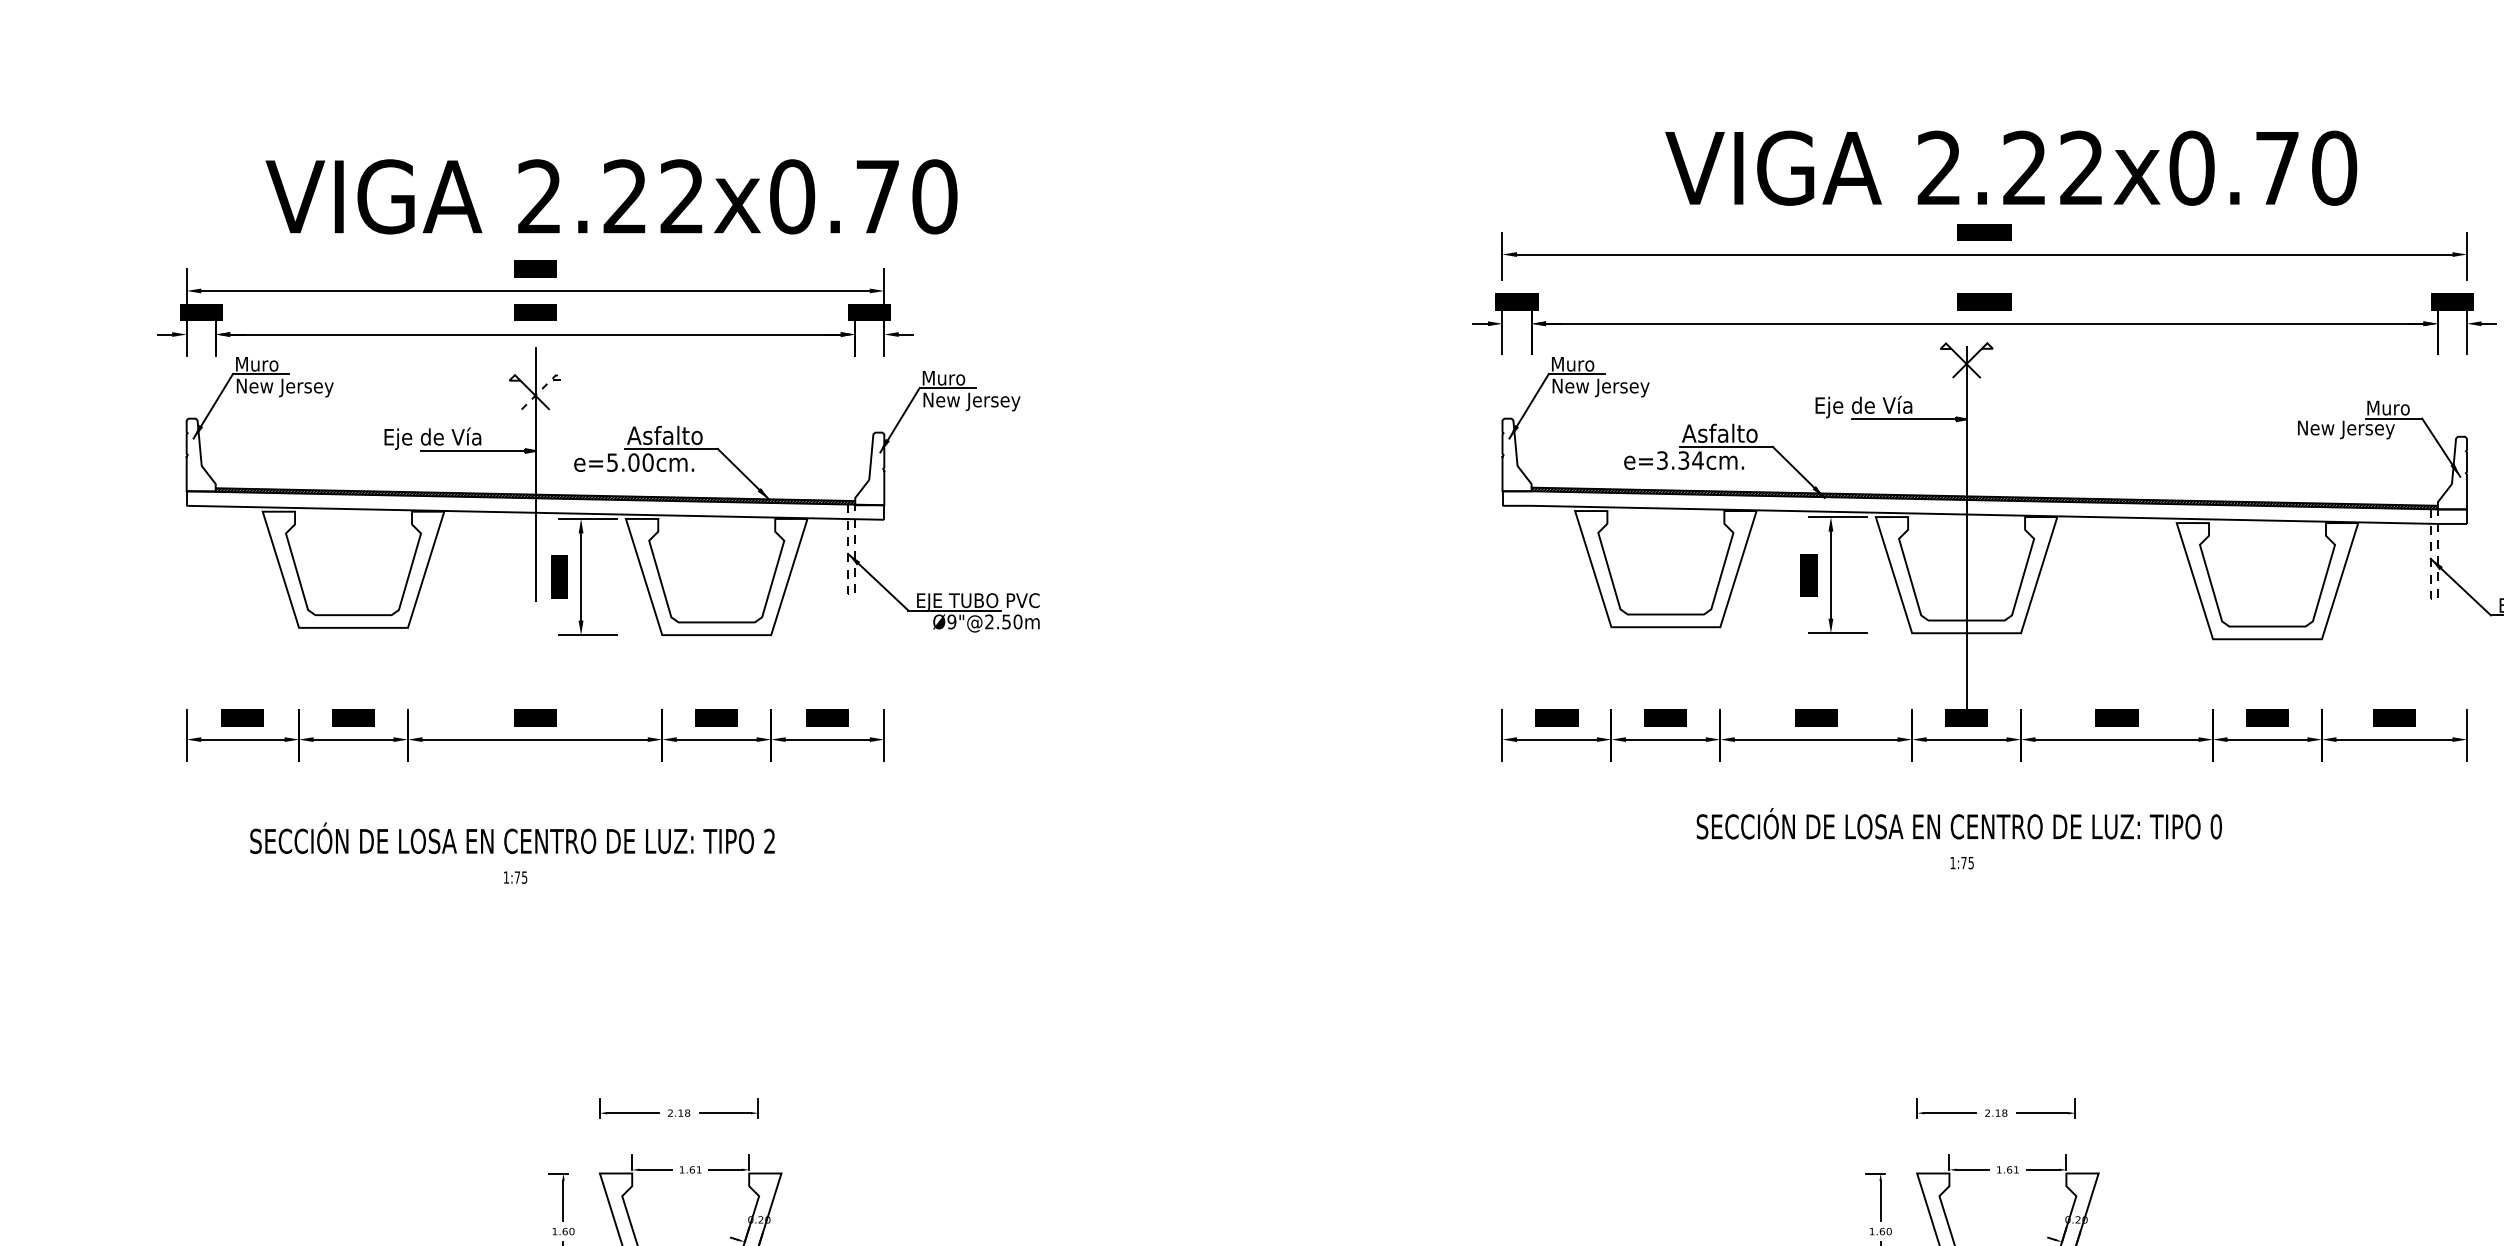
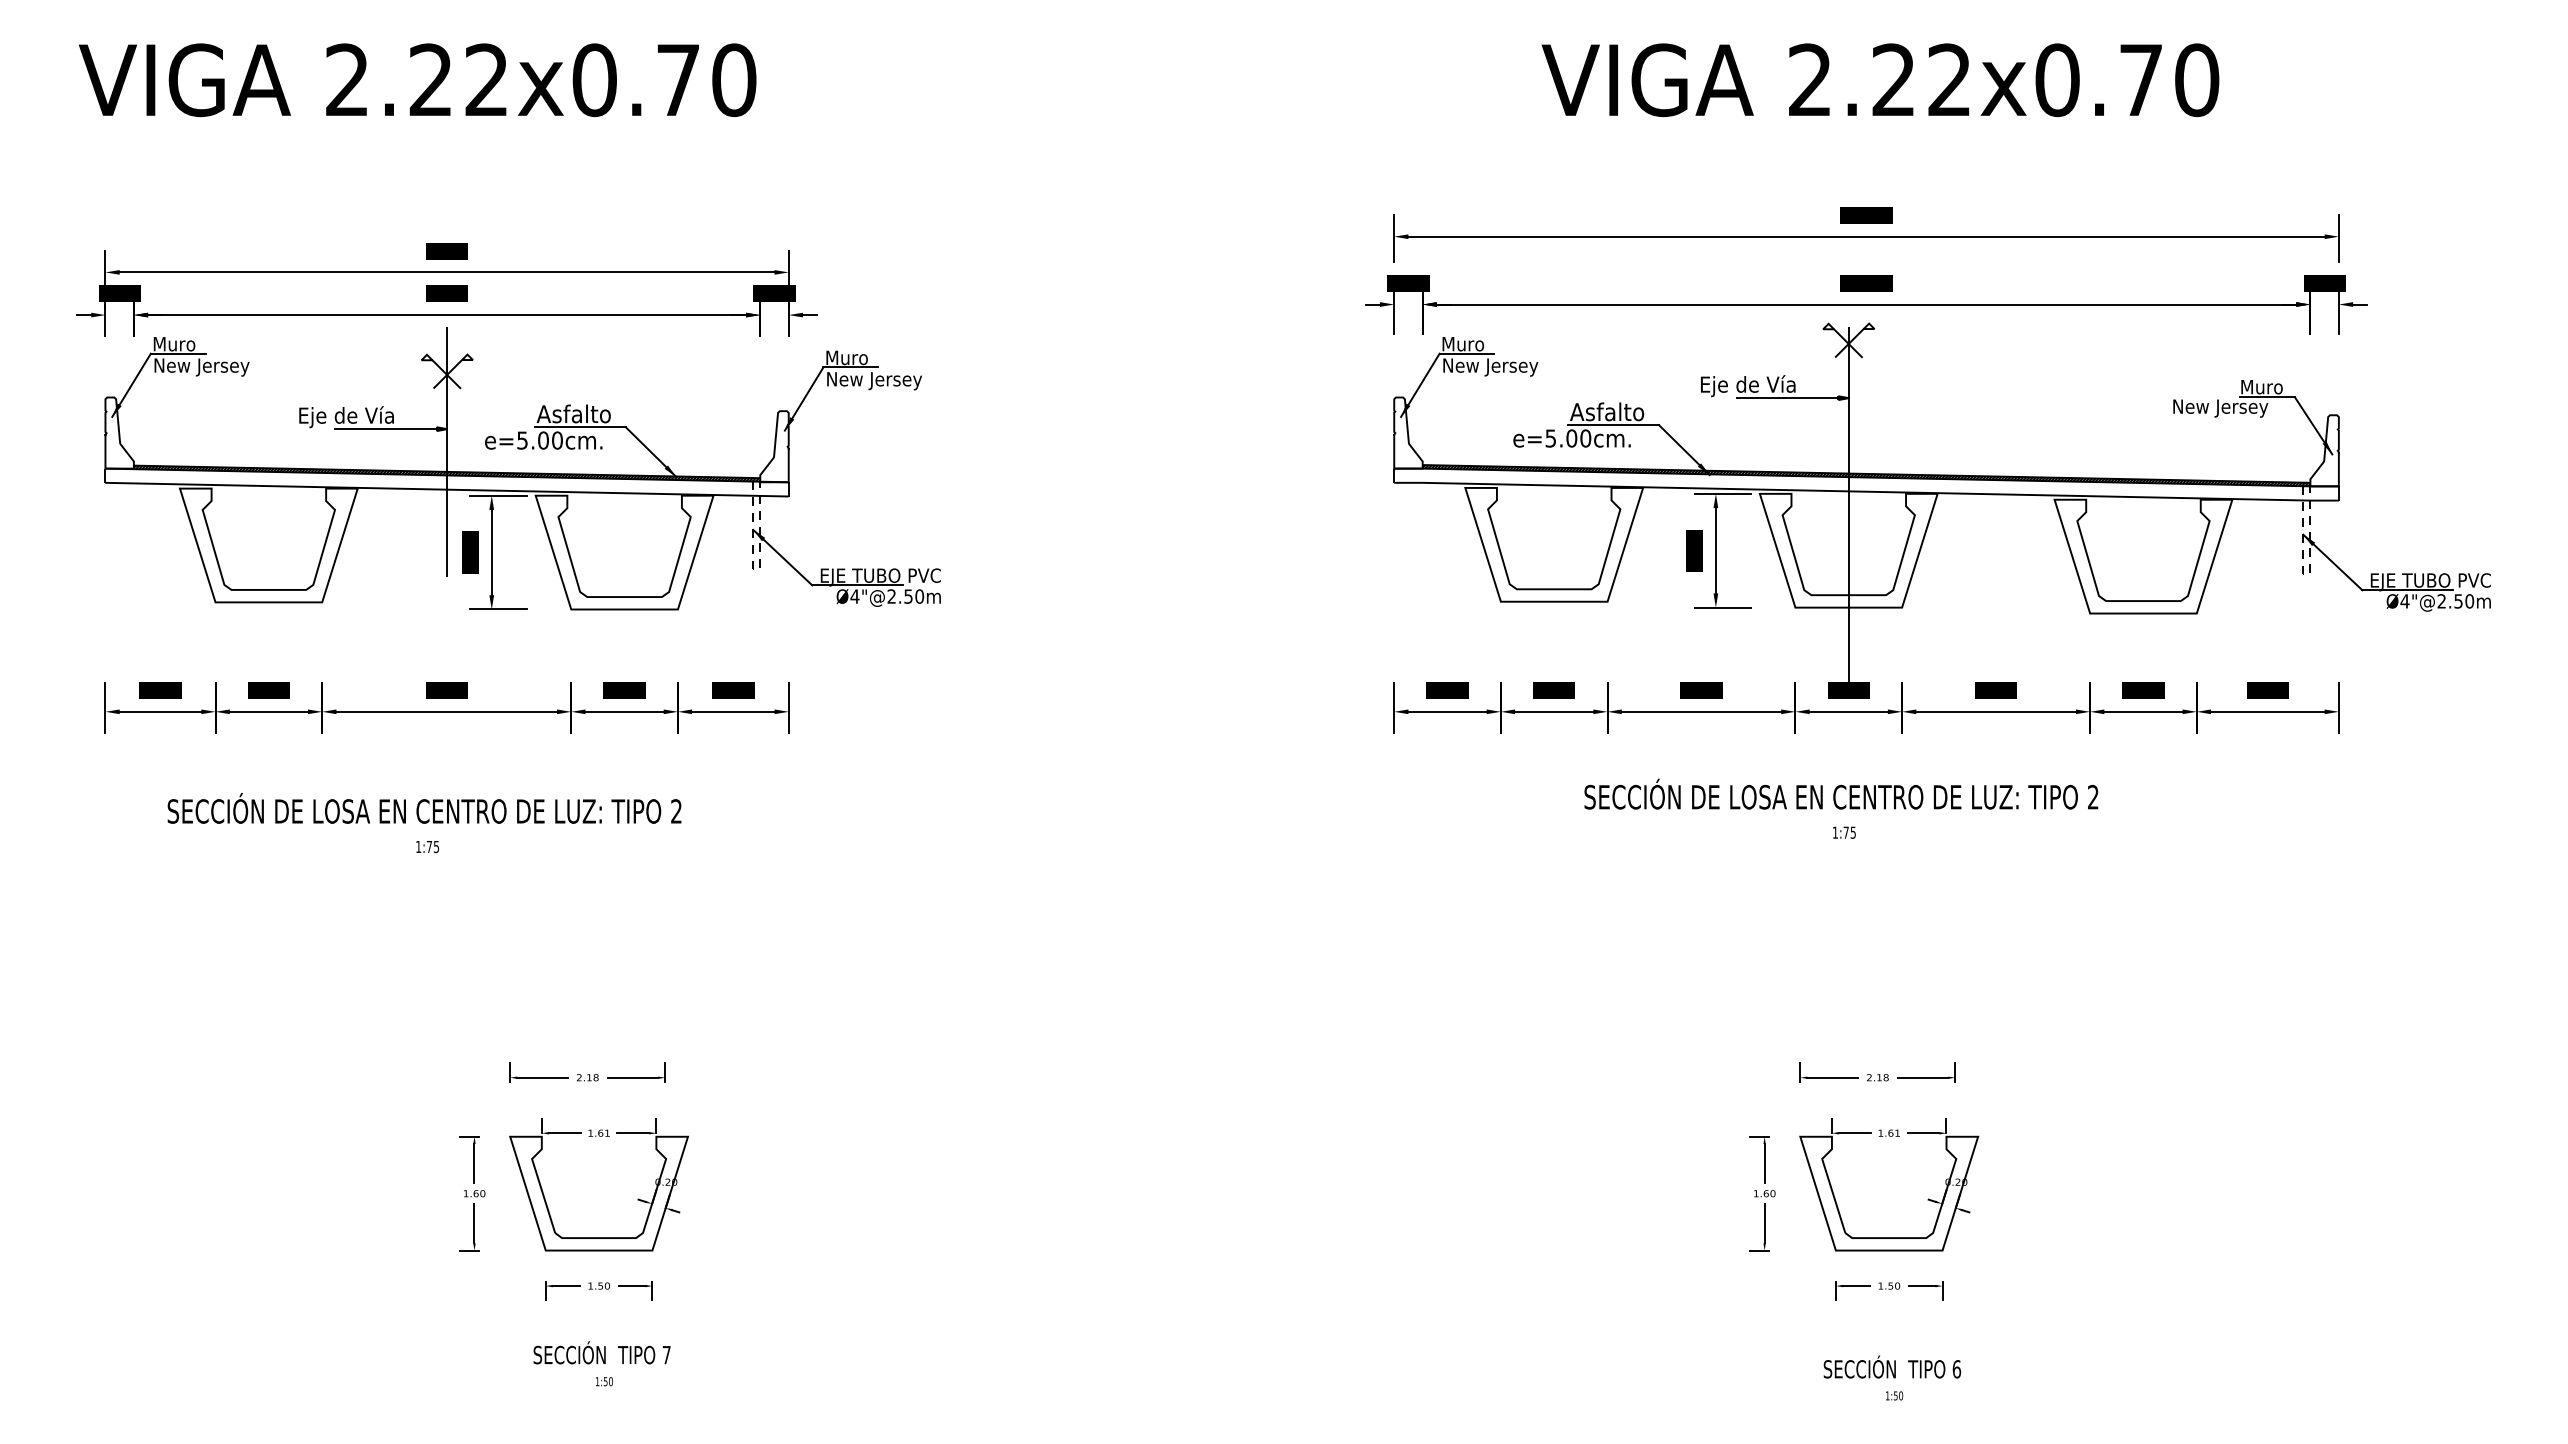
text: (2011, 168) -> (1880, 80), moved
text: (611, 197) -> (417, 80), moved
line: (546, 384) -> (457, 364), dashed -> solid
text: (1680, 460) -> (1568, 438), e=3.34cm. -> e=5.00cm.
text: (951, 621) -> (854, 596), Ø9"@2.50m -> Ø4"@2.50m
text: (2215, 826) -> (2092, 796), 0 -> 2

